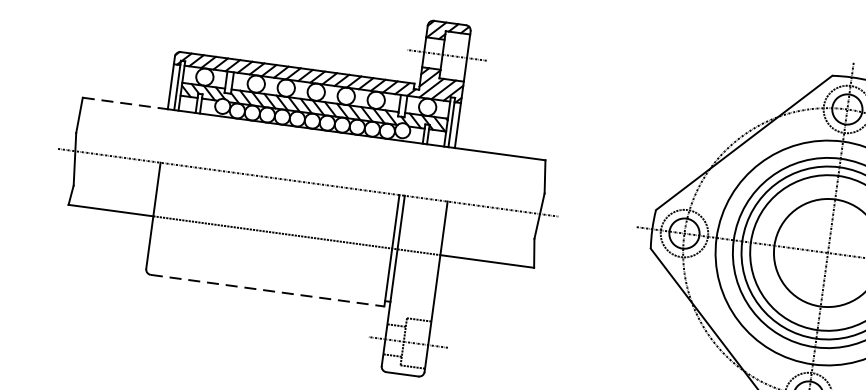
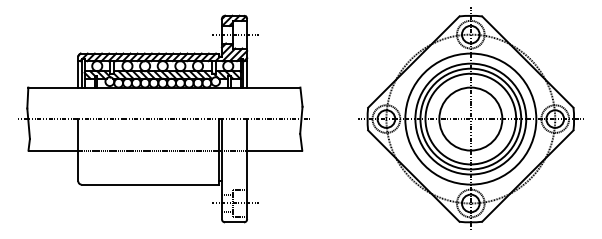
line: (125, 103) -> (53, 87), dashed -> solid
line: (268, 290) -> (150, 184), dashed -> solid

